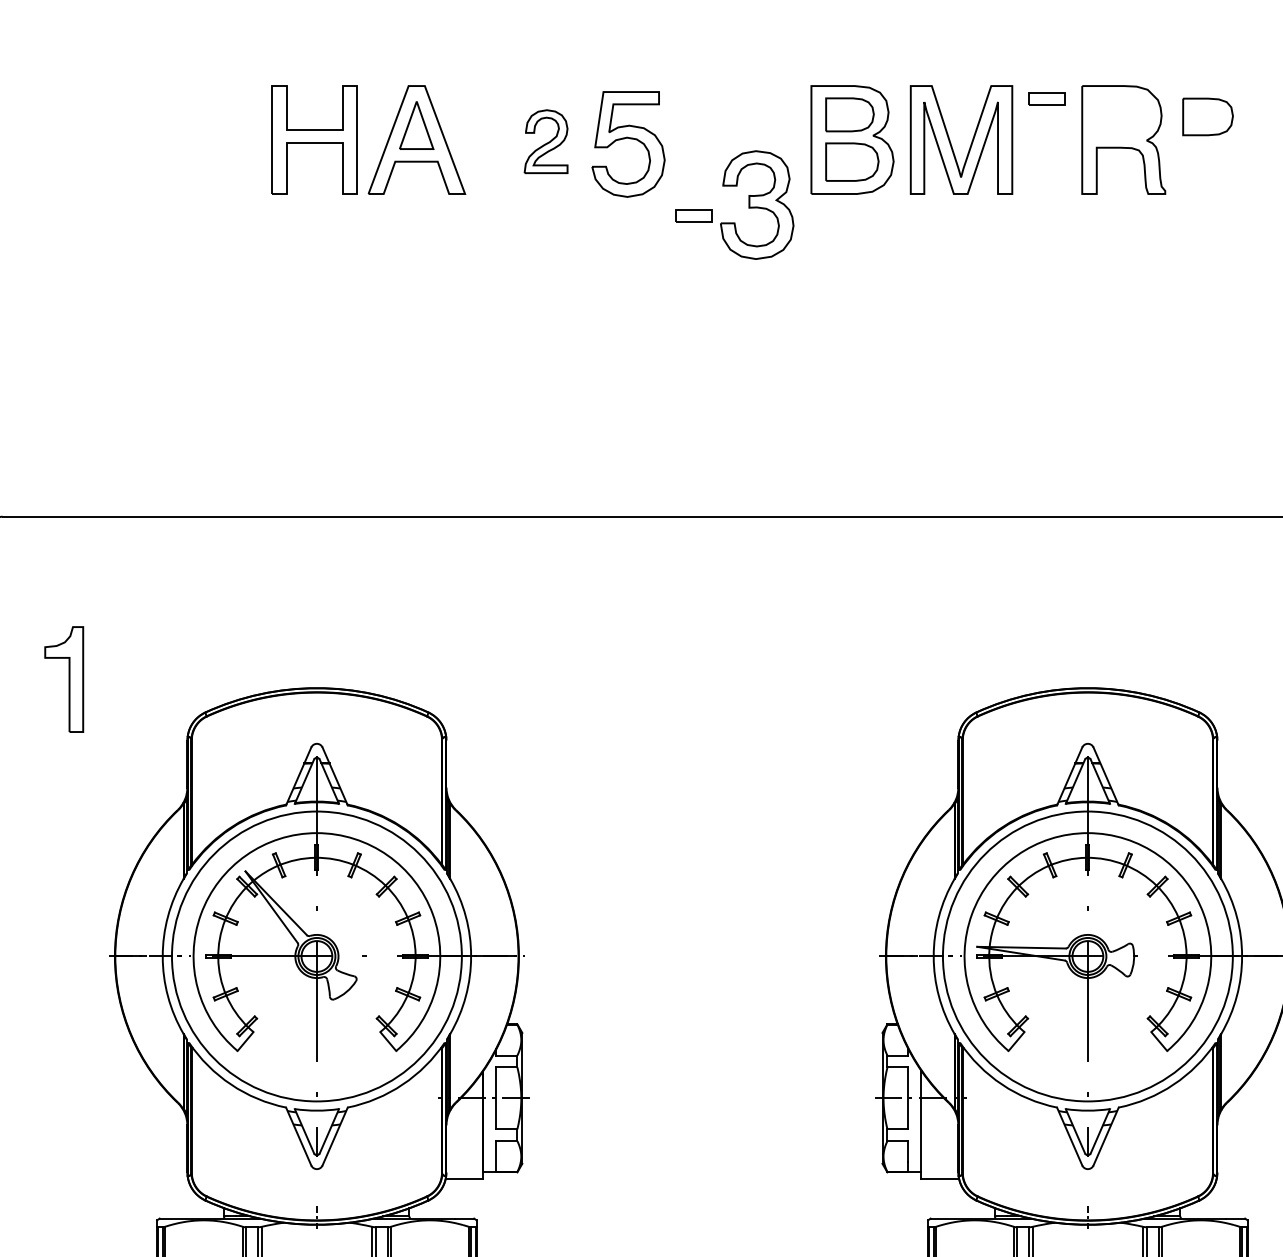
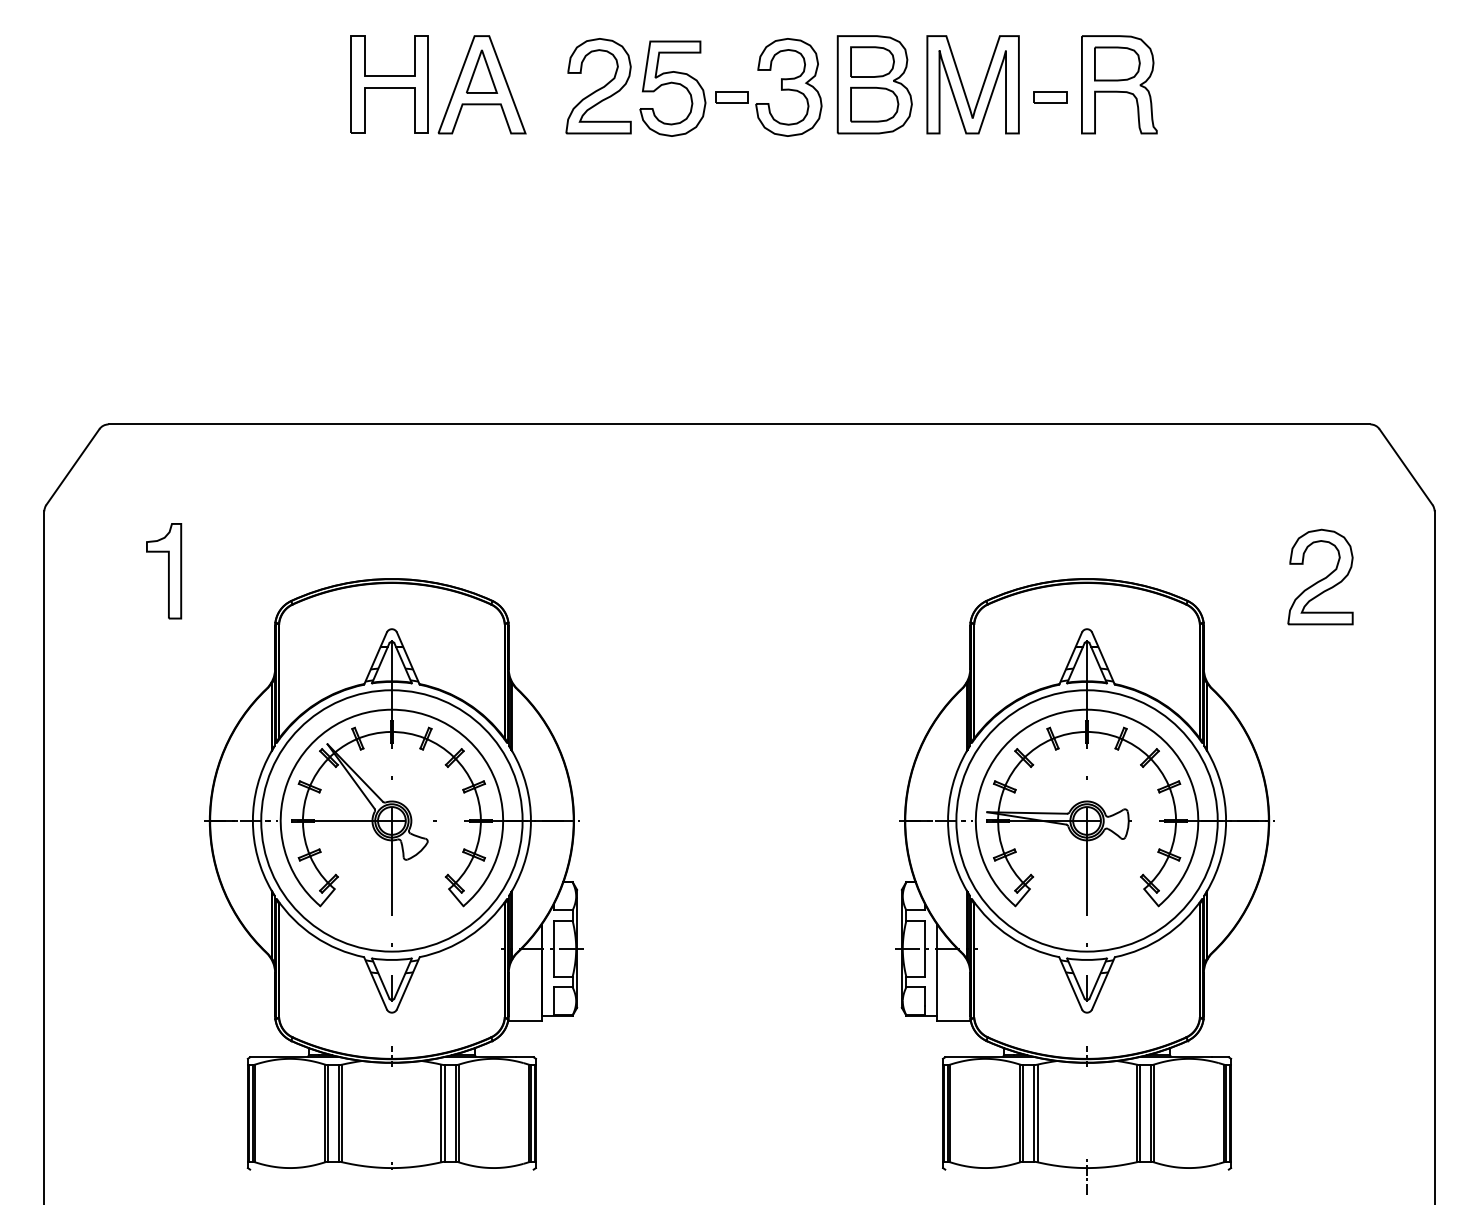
part: (1047, 98) -> (1050, 97), moved
part: (1208, 116) -> (1117, 63), moved
part: (546, 141) -> (598, 86), size x1.67
part: (749, 205) -> (781, 87), moved

